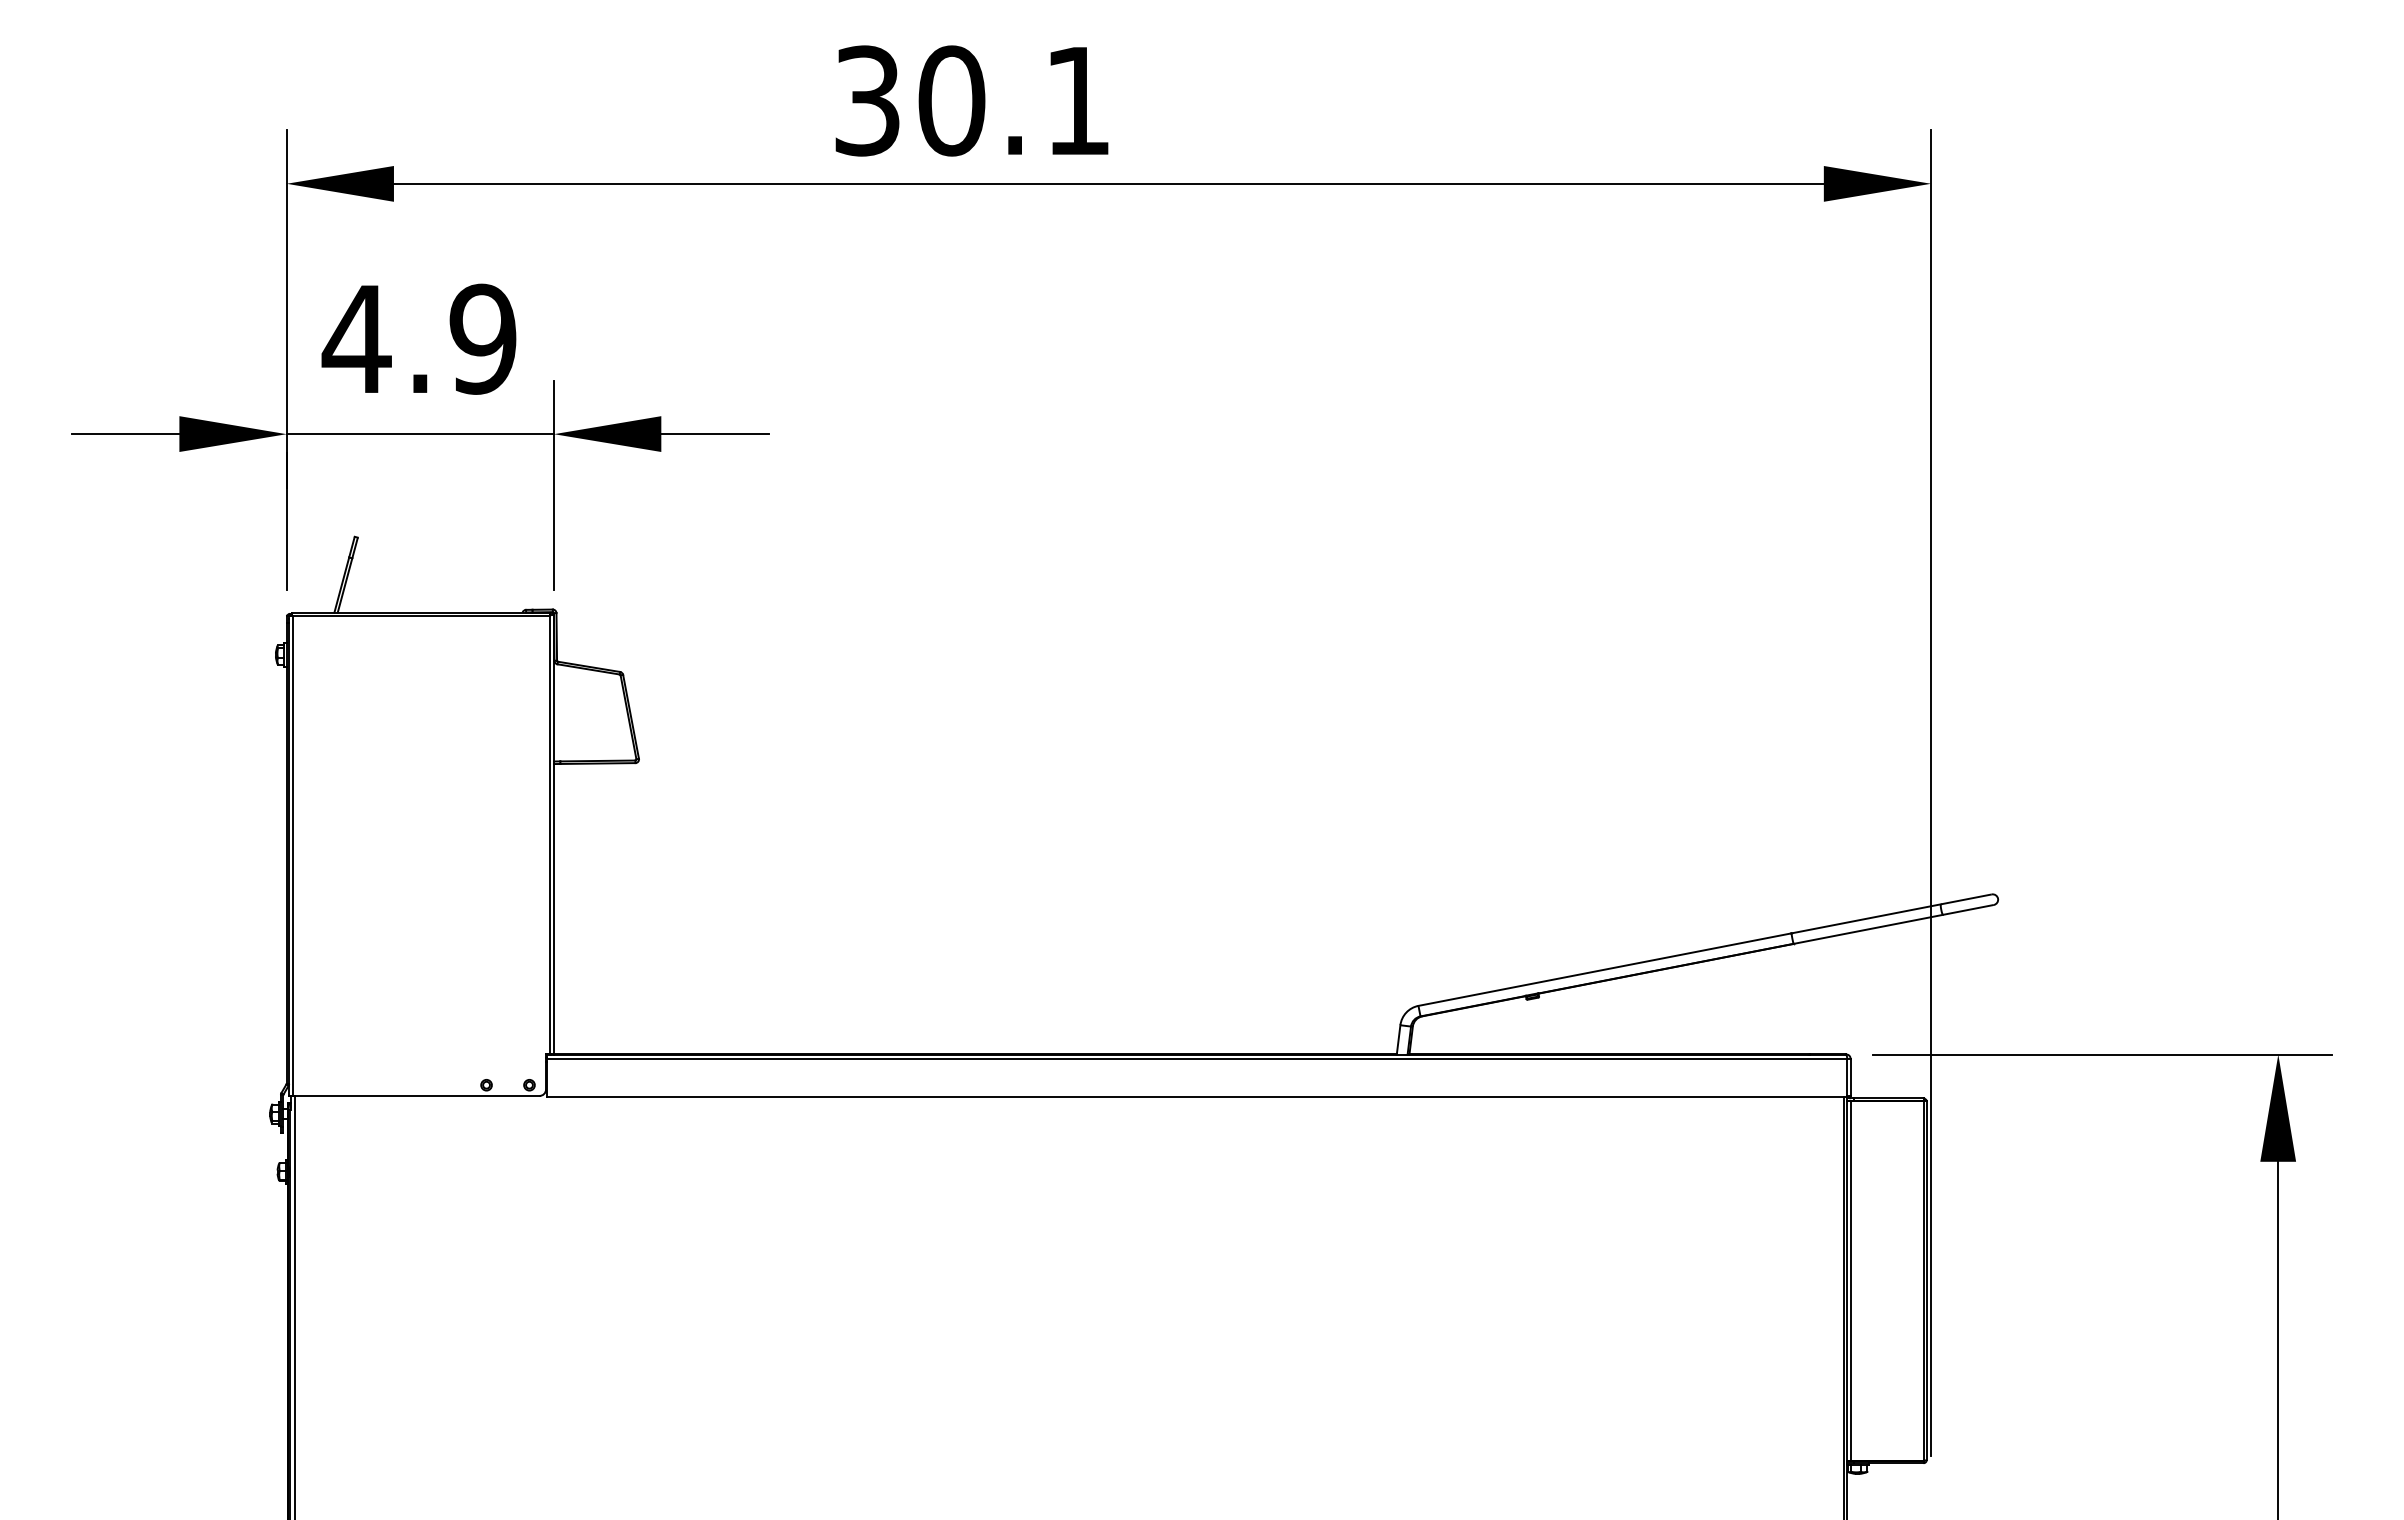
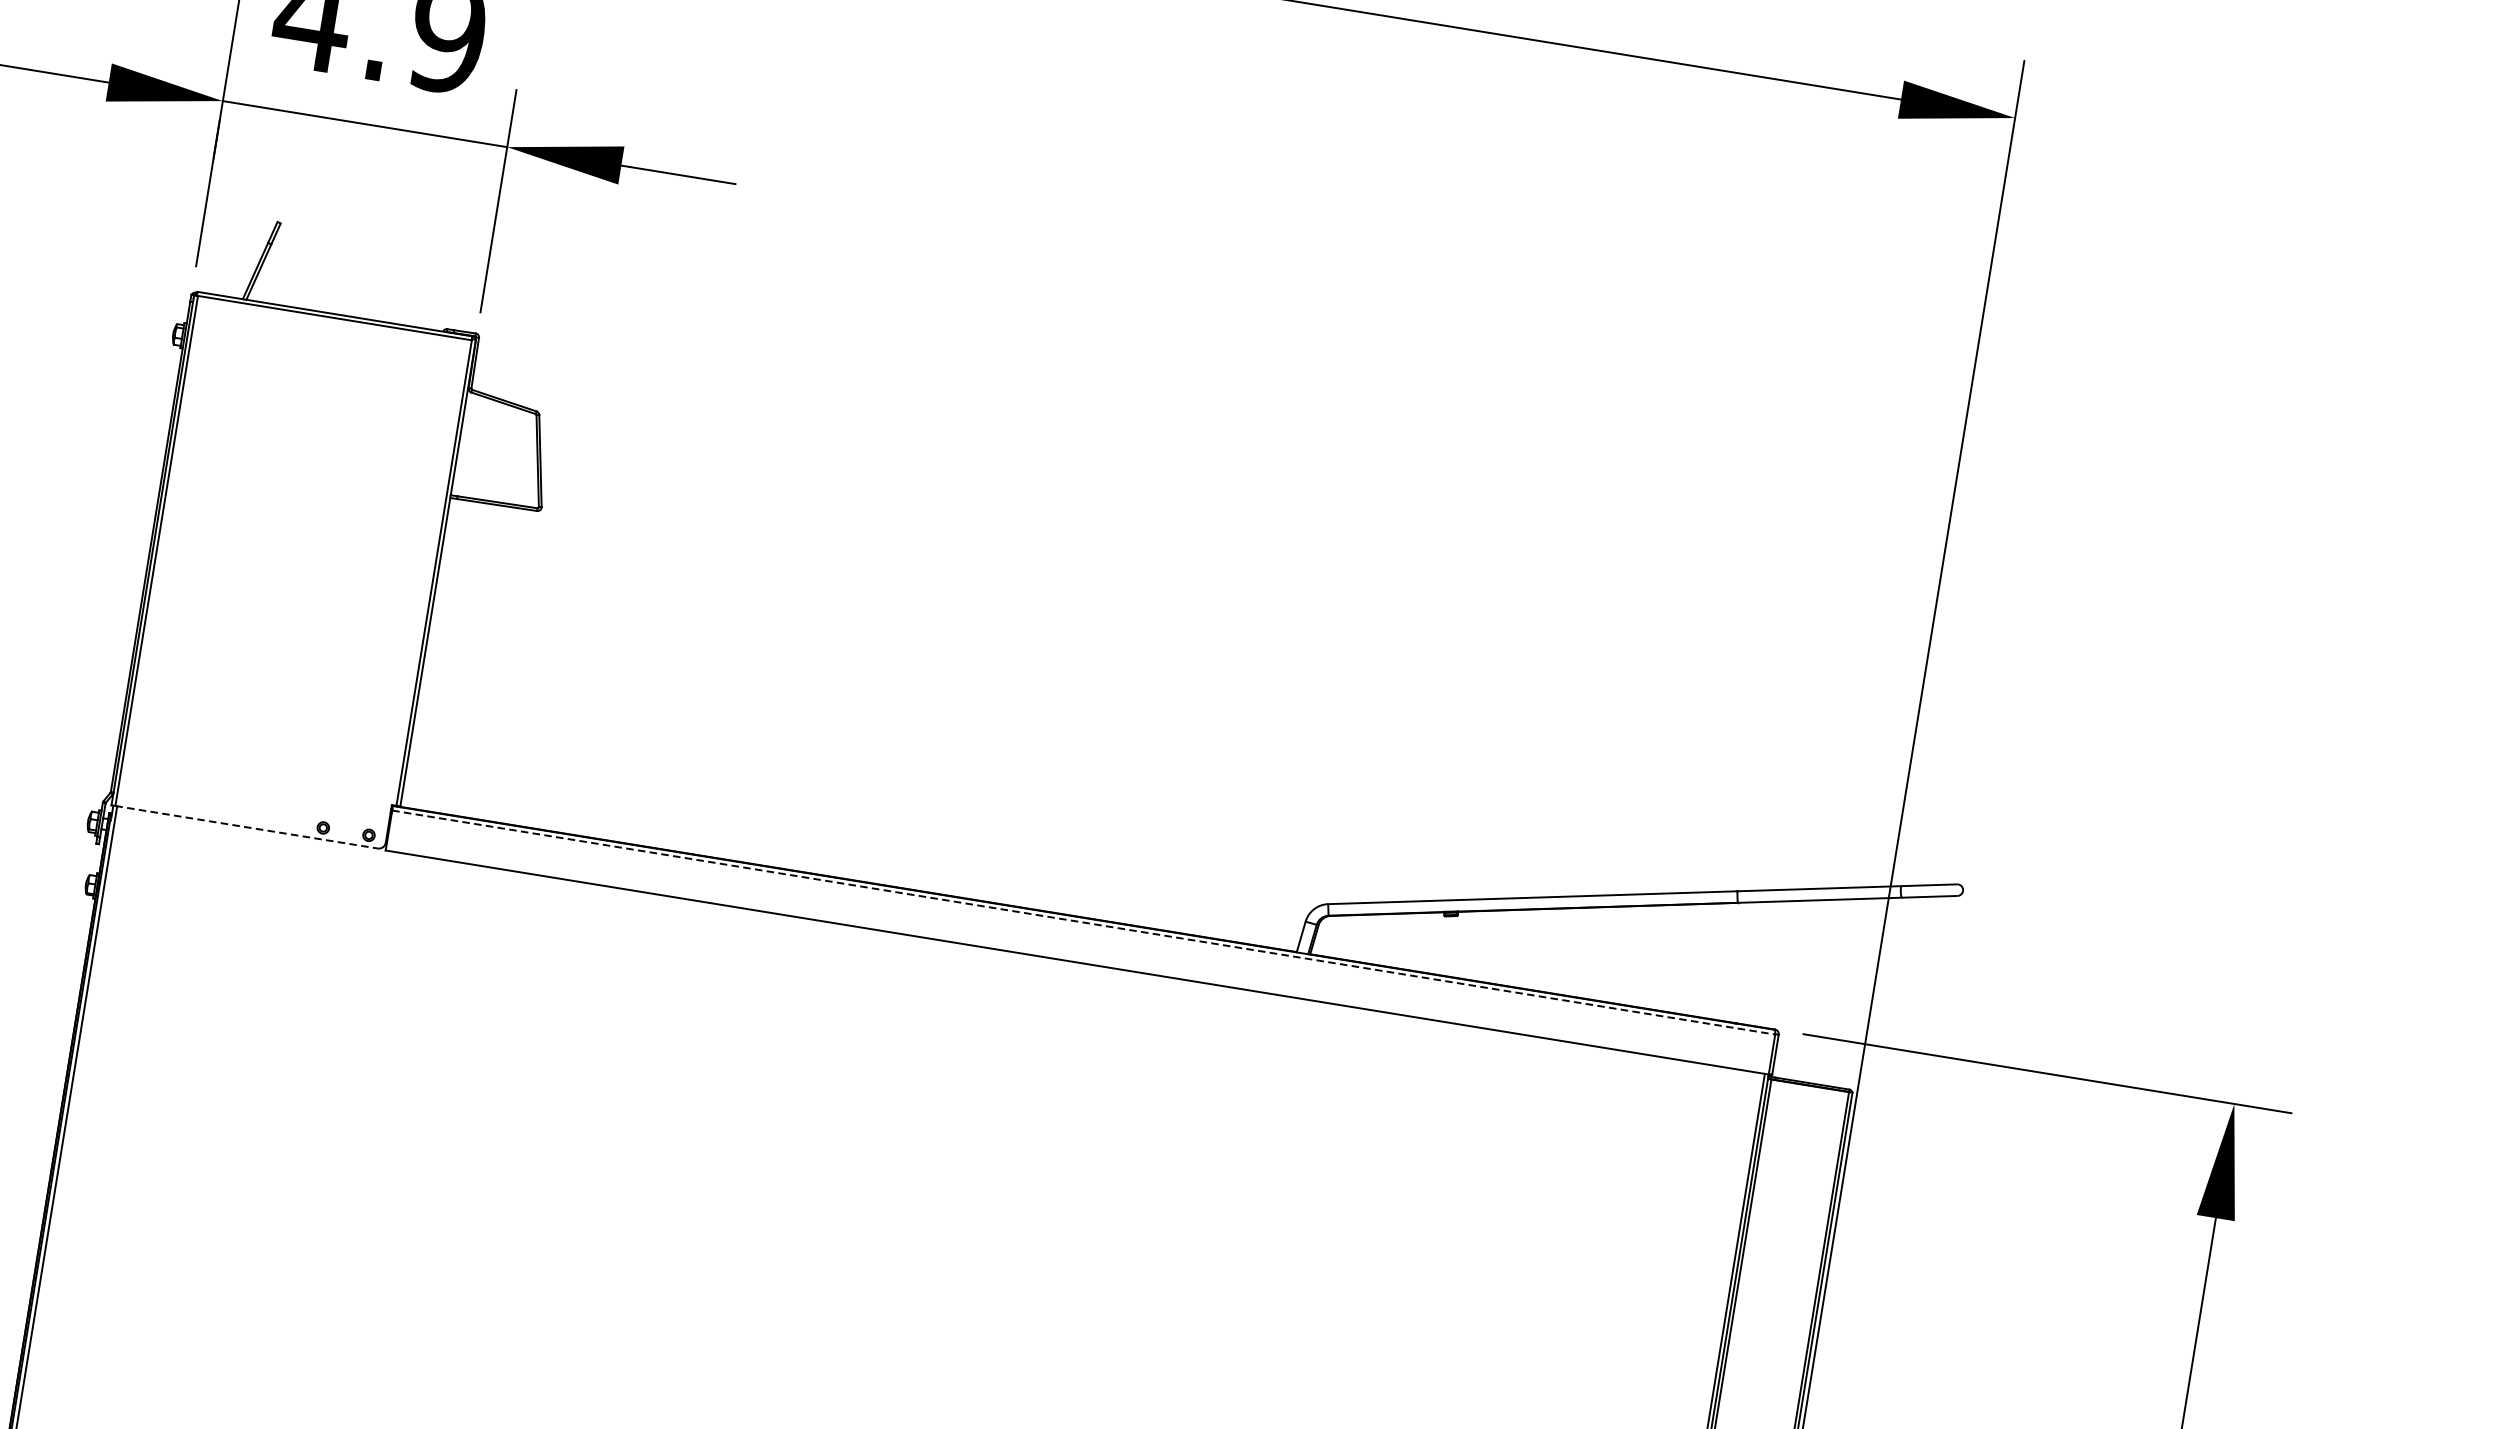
line: (1197, 1059) -> (1083, 923), solid -> dashed
line: (416, 1095) -> (247, 826), solid -> dashed

